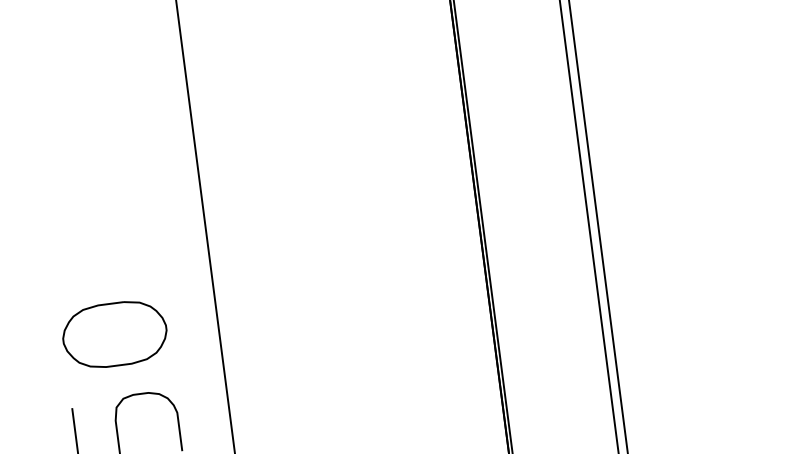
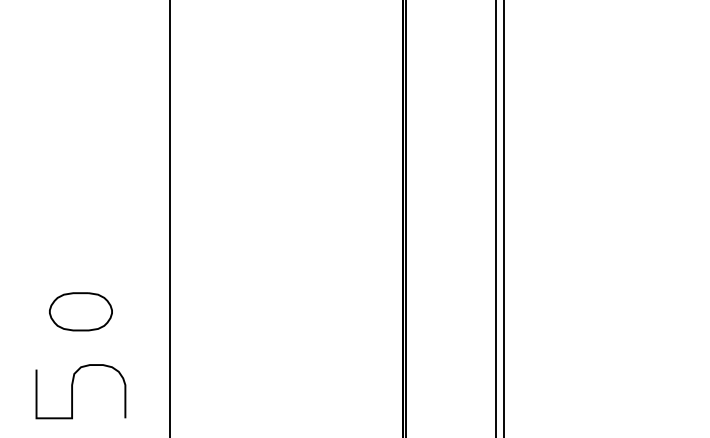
part: (114, 334) -> (80, 311), size x0.7

